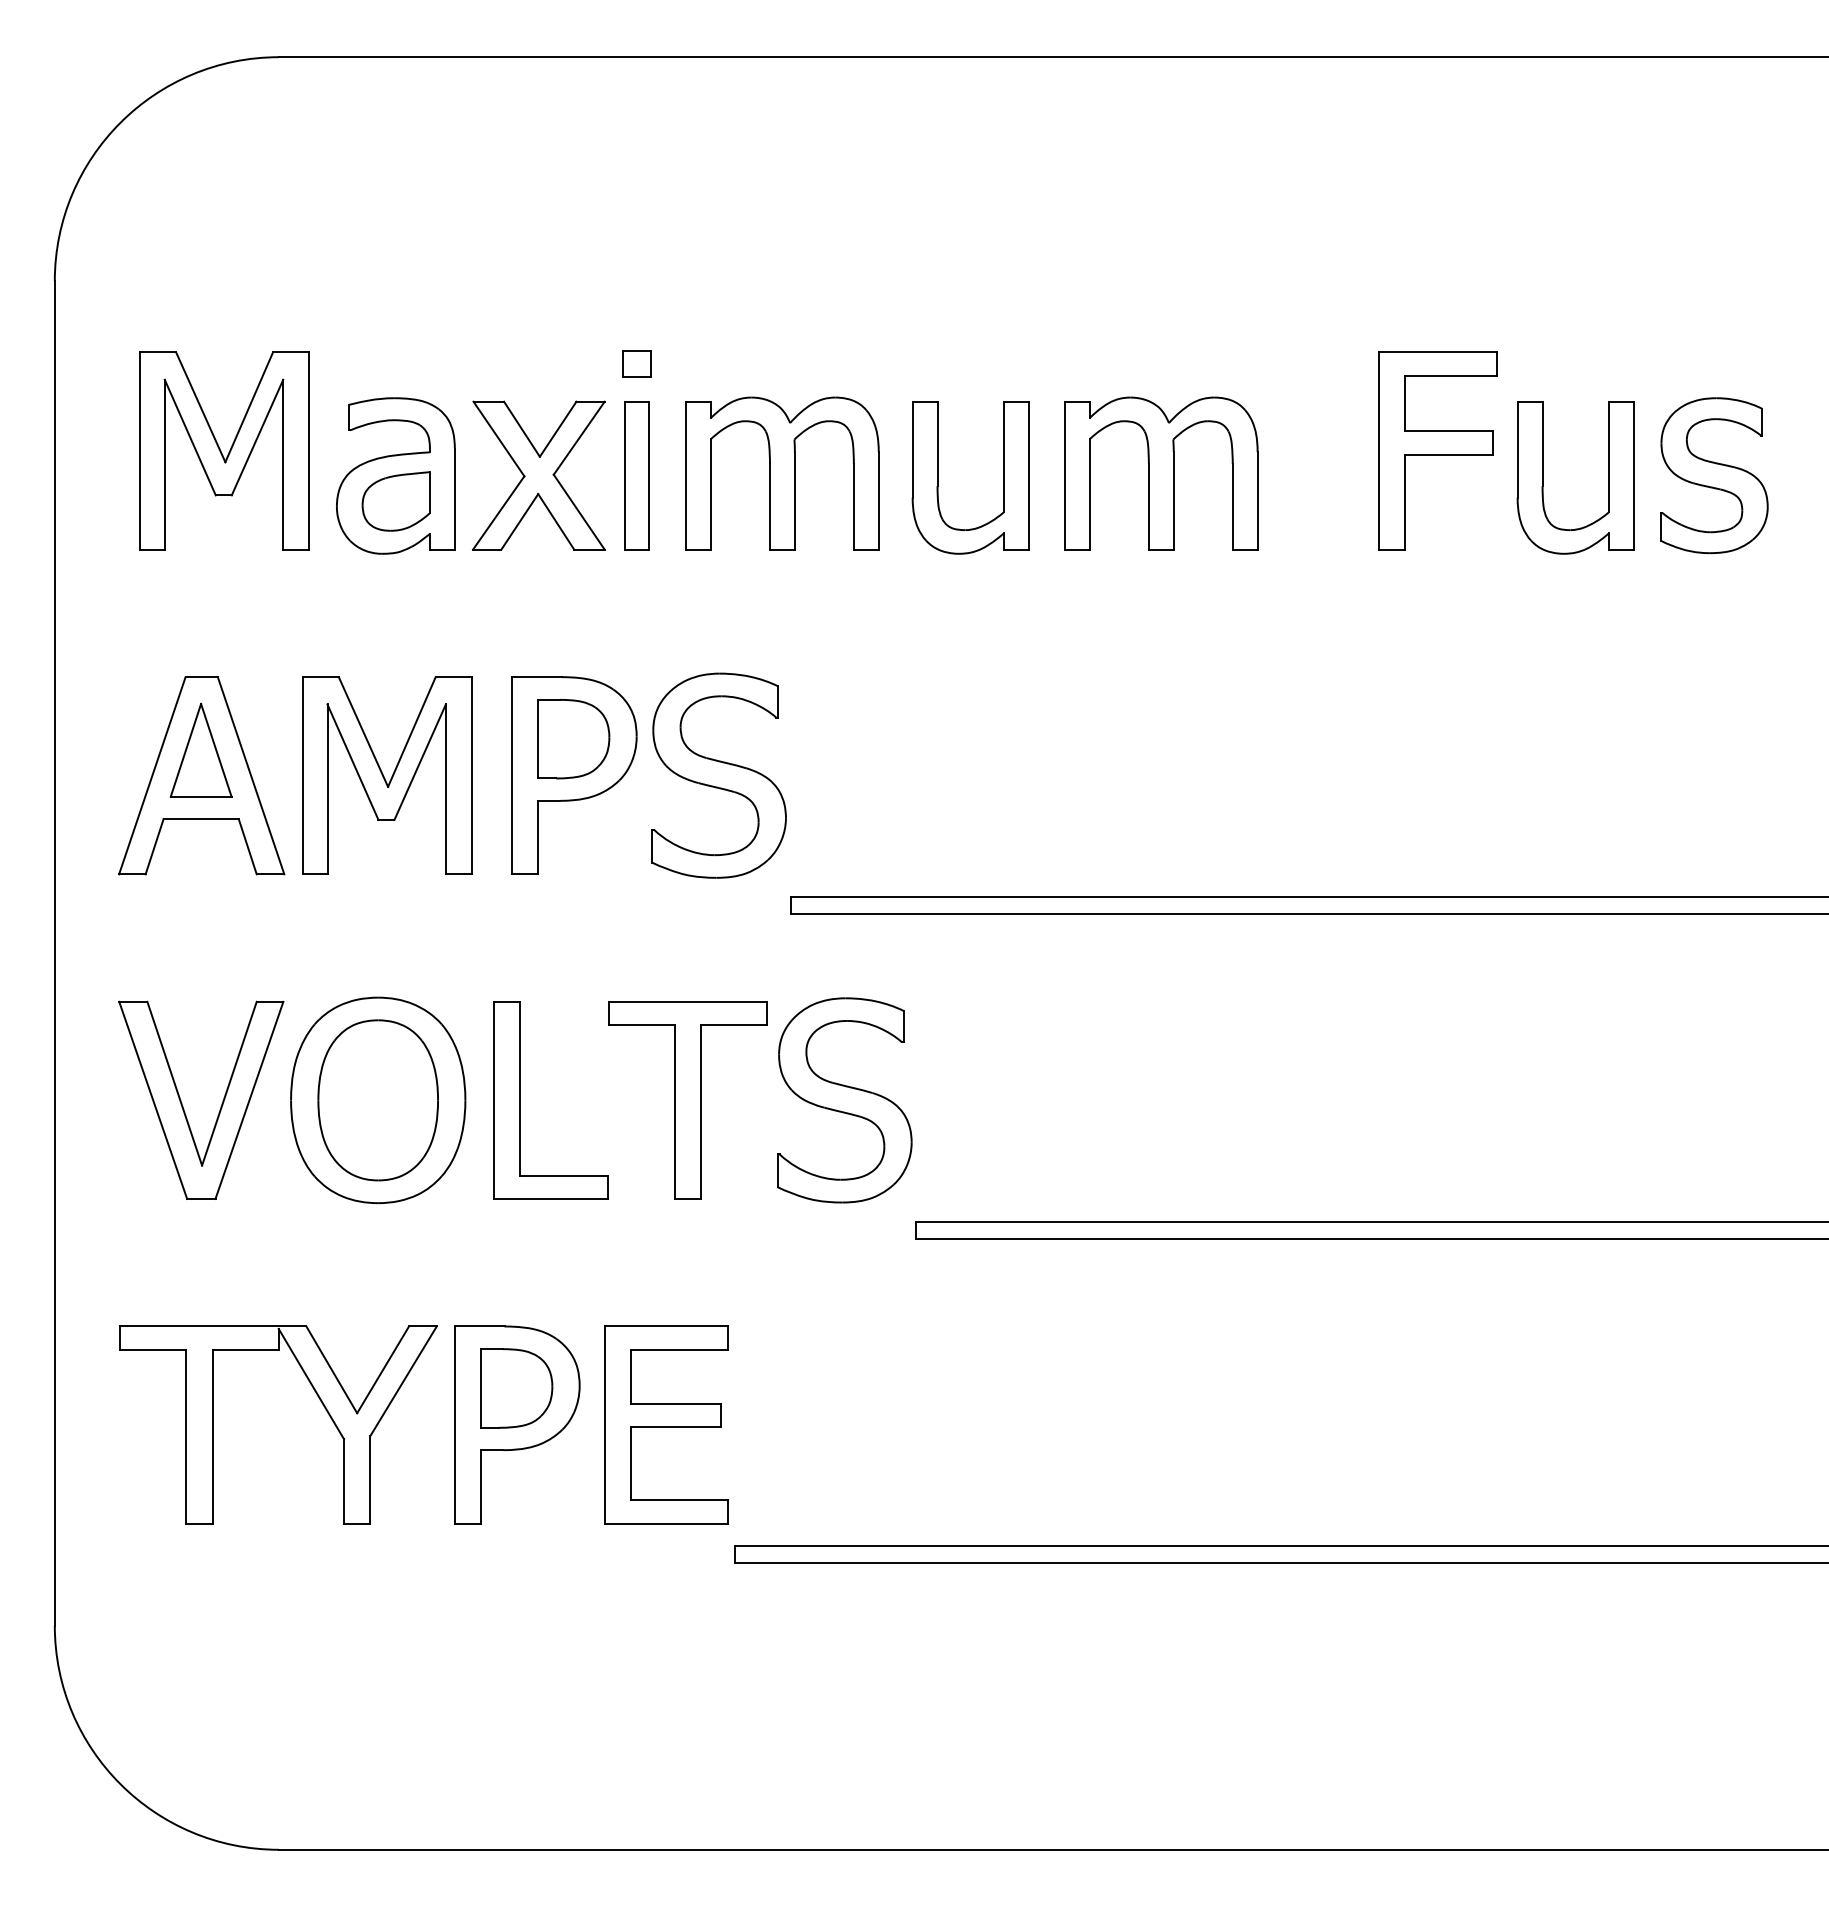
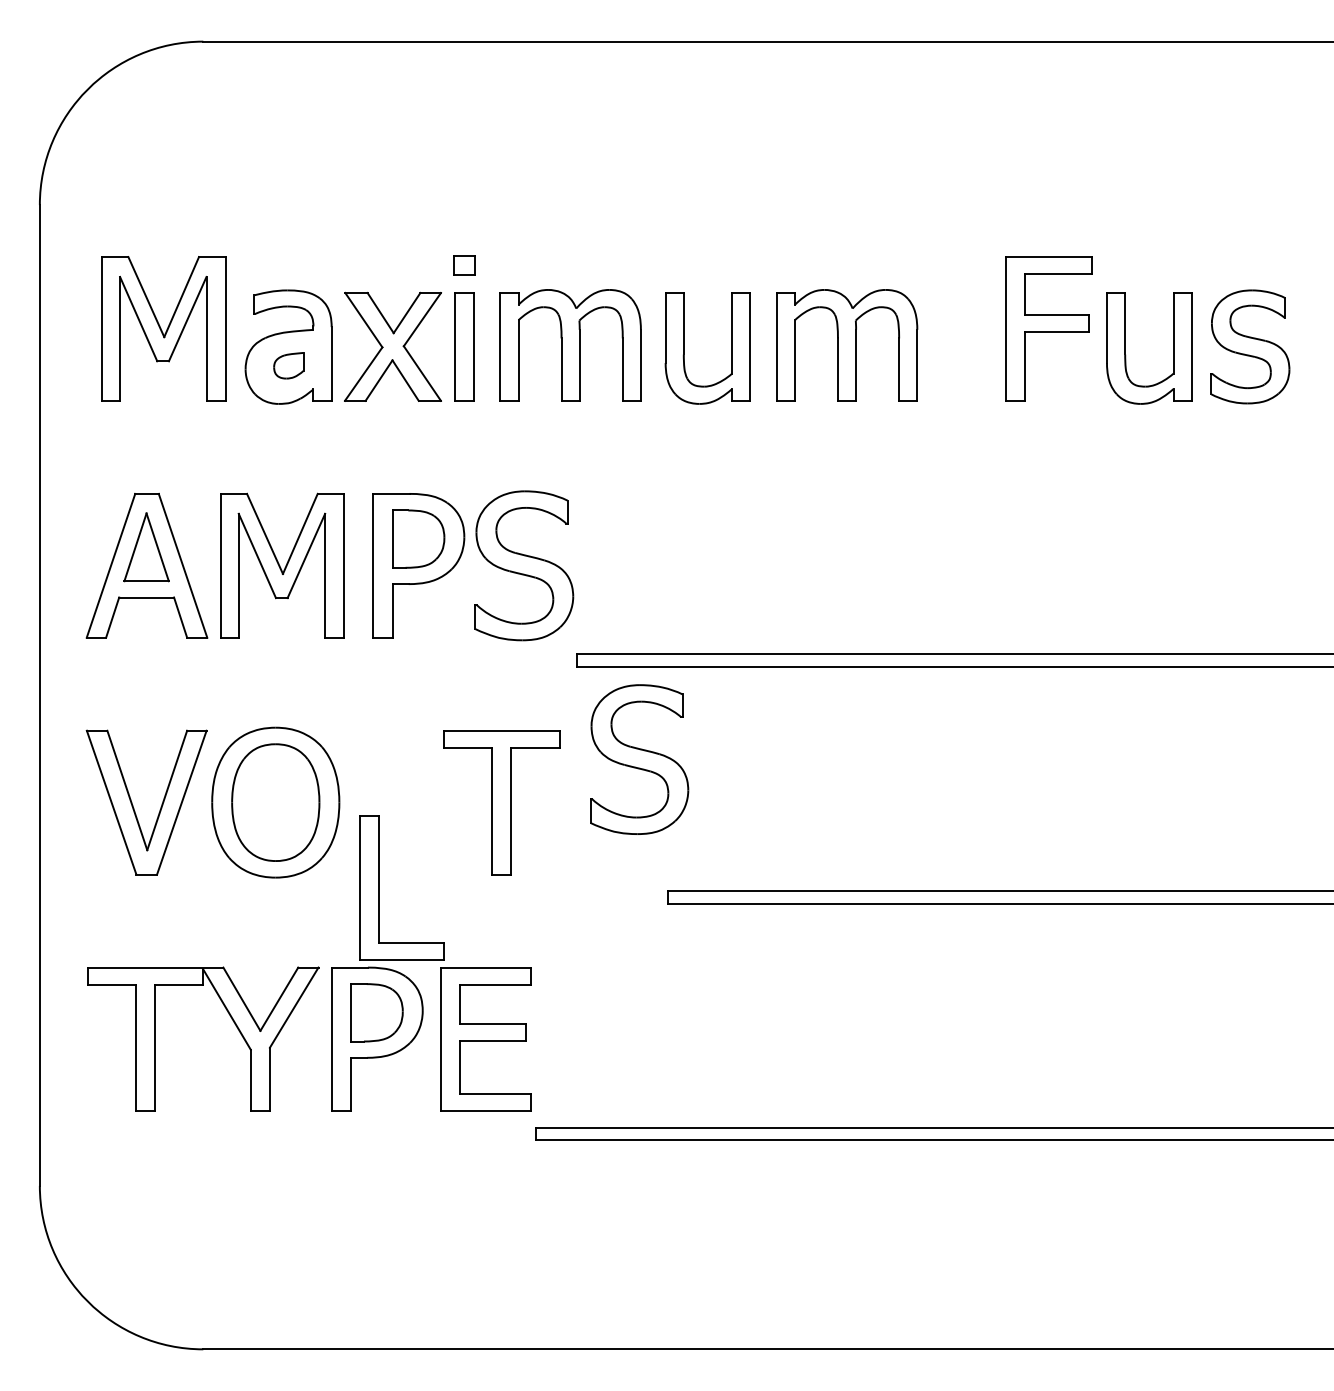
part: (395, 501) -> (288, 365), size x0.6
part: (520, 1100) -> (379, 888), moved
part: (844, 1100) -> (639, 759), moved

